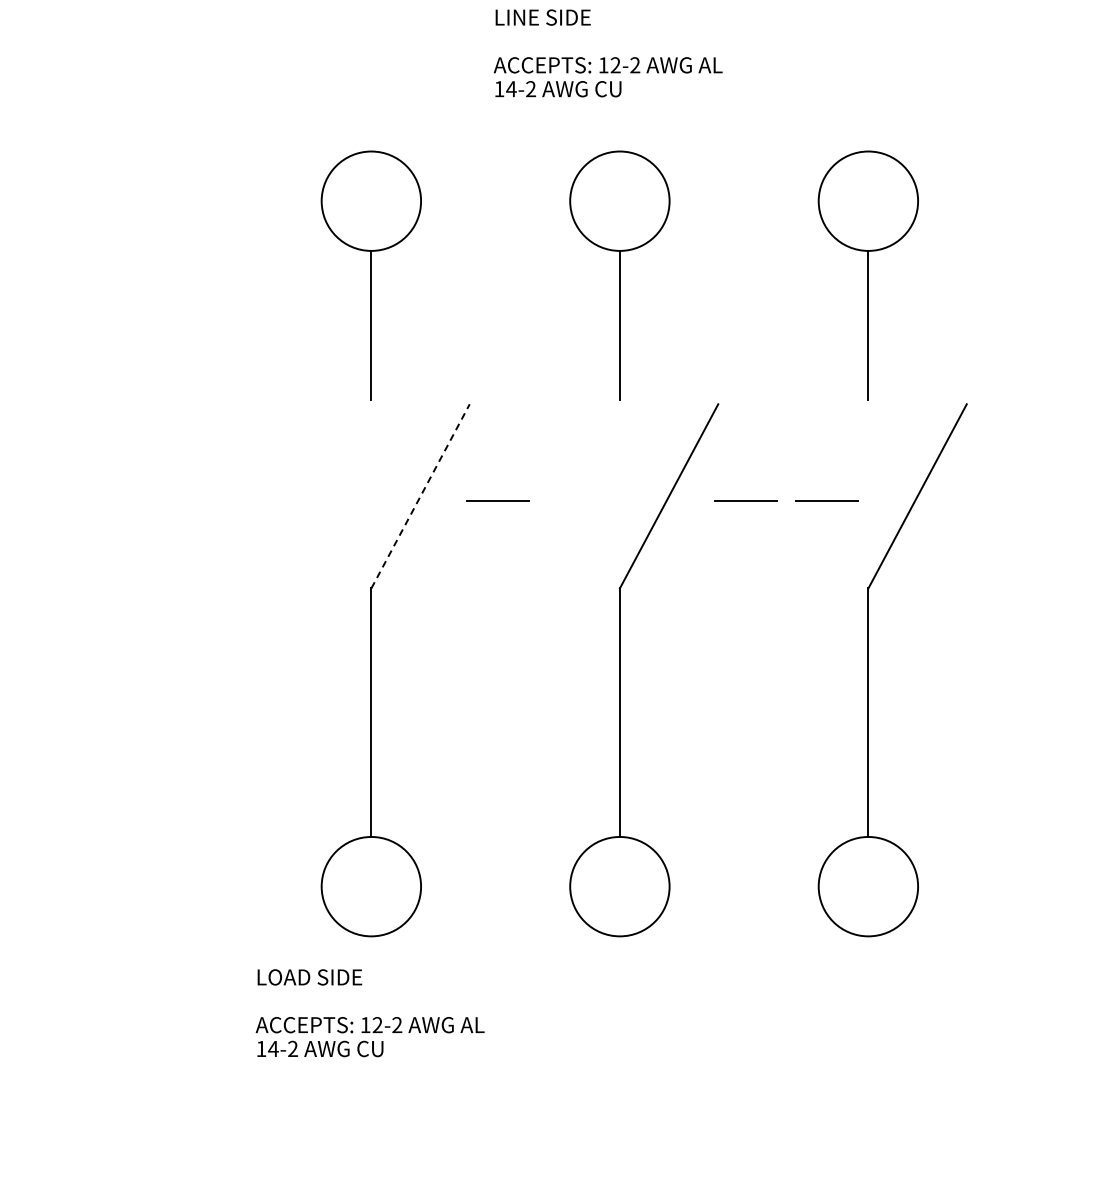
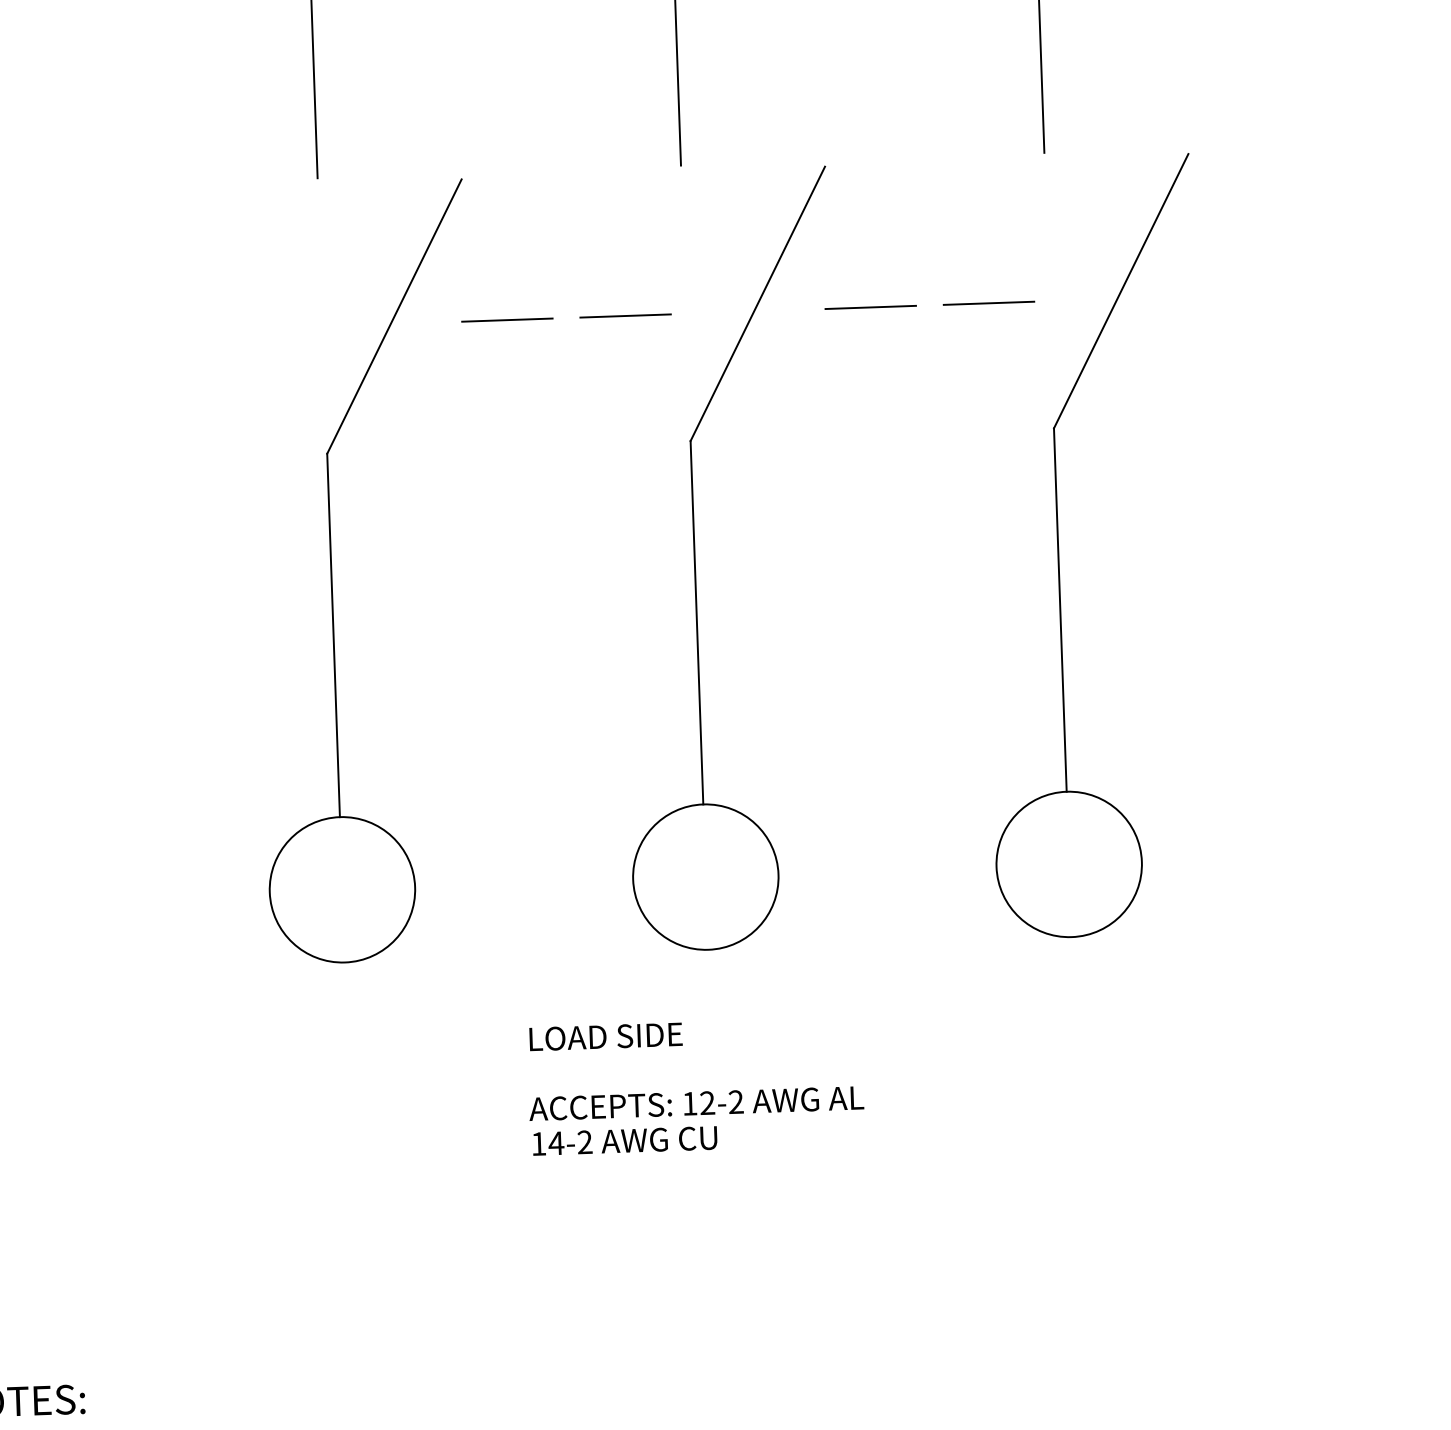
line: (420, 495) -> (394, 315), dashed -> solid
line: (578, 501) -> (625, 316), added
text: (369, 1013) -> (694, 1086), moved

